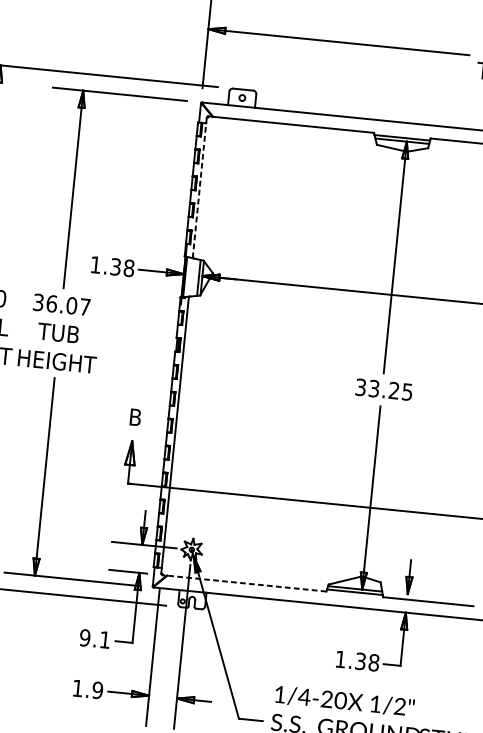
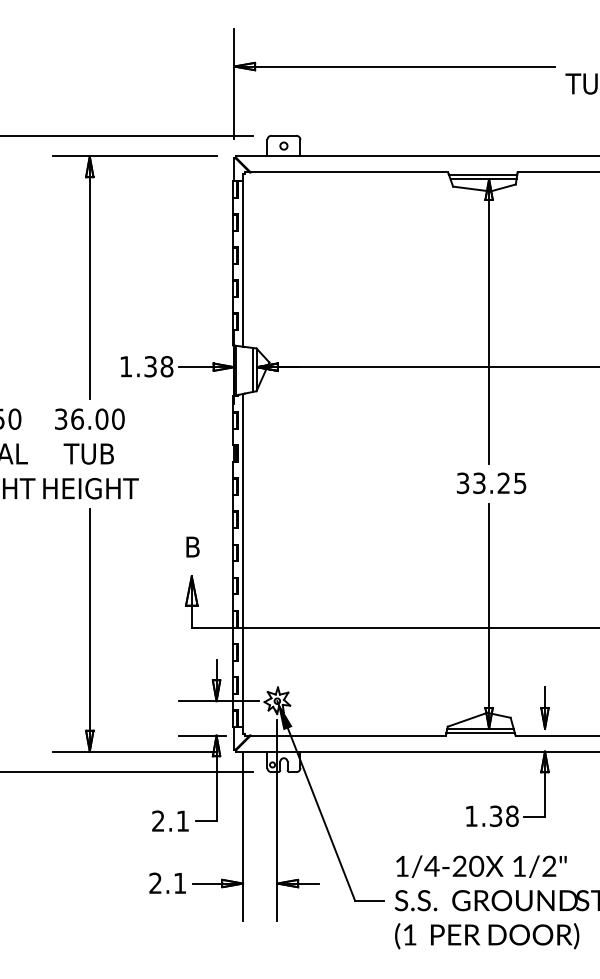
line: (200, 187) -> (243, 259), dashed -> solid
text: (85, 306) -> (118, 418), 36.07 -> 36.00
line: (244, 583) -> (345, 735), dashed -> solid
text: (85, 637) -> (158, 820), 9.1 -> 2.1
text: (87, 689) -> (167, 883), 1.9 -> 2.1

